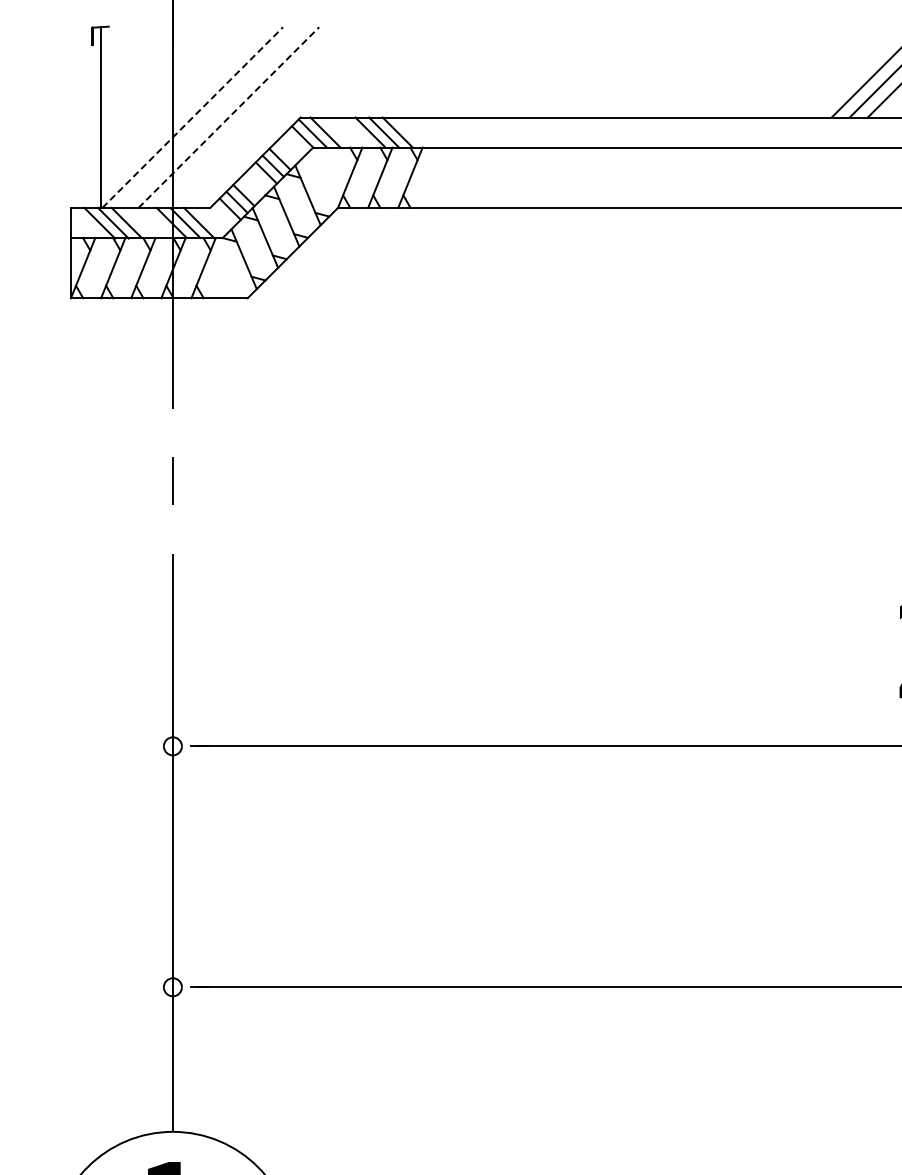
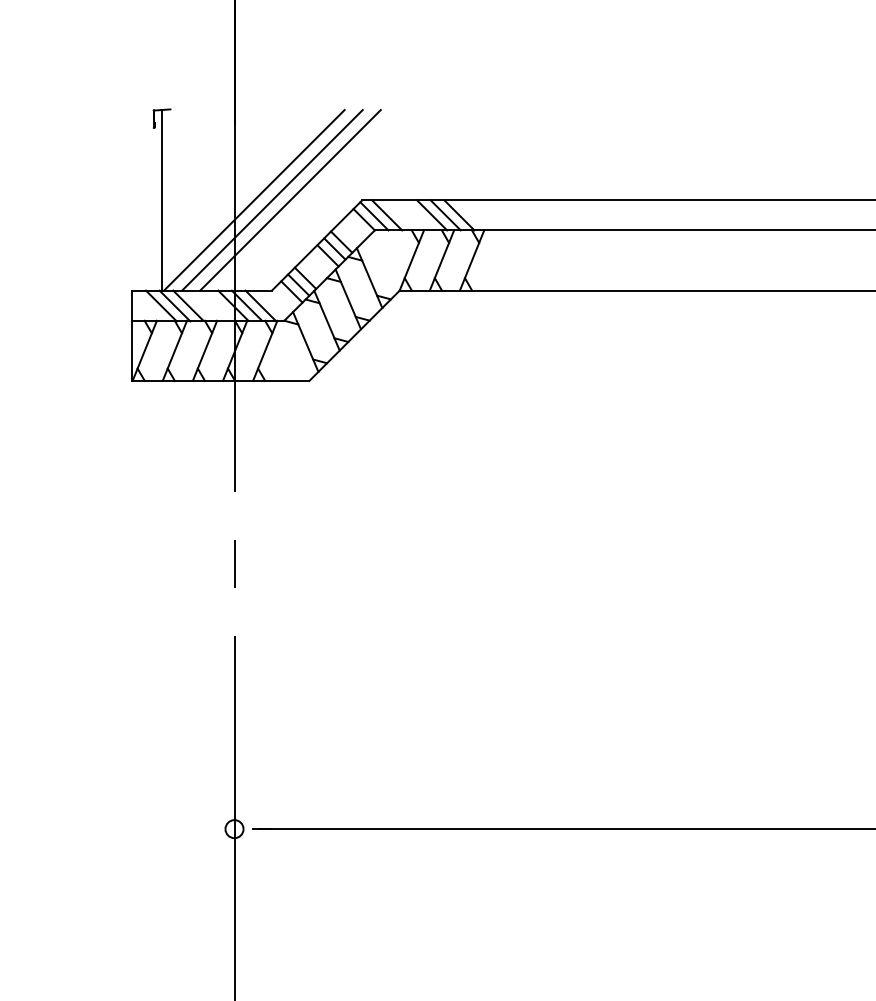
line: (192, 117) -> (254, 200), dashed -> solid
line: (210, 117) -> (272, 200), added
line: (228, 117) -> (290, 200), dashed -> solid

